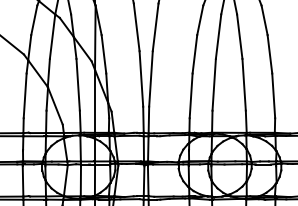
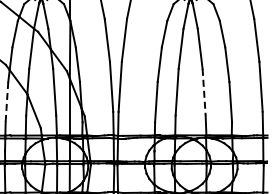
line: (244, 85) -> (204, 92), solid -> dashed
line: (24, 96) -> (6, 102), solid -> dashed

